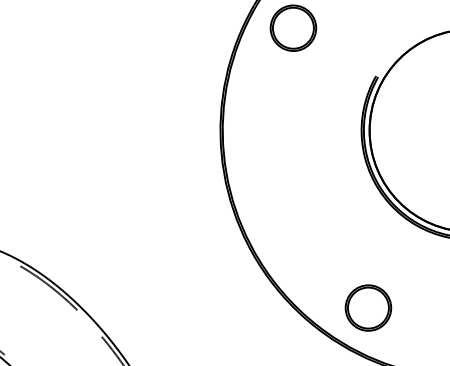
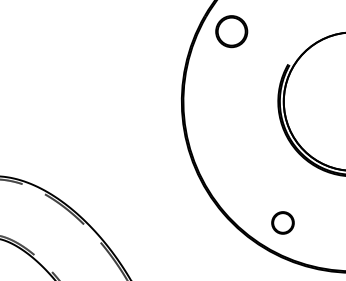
circle: (367, 307) -> (282, 222), size x0.7

